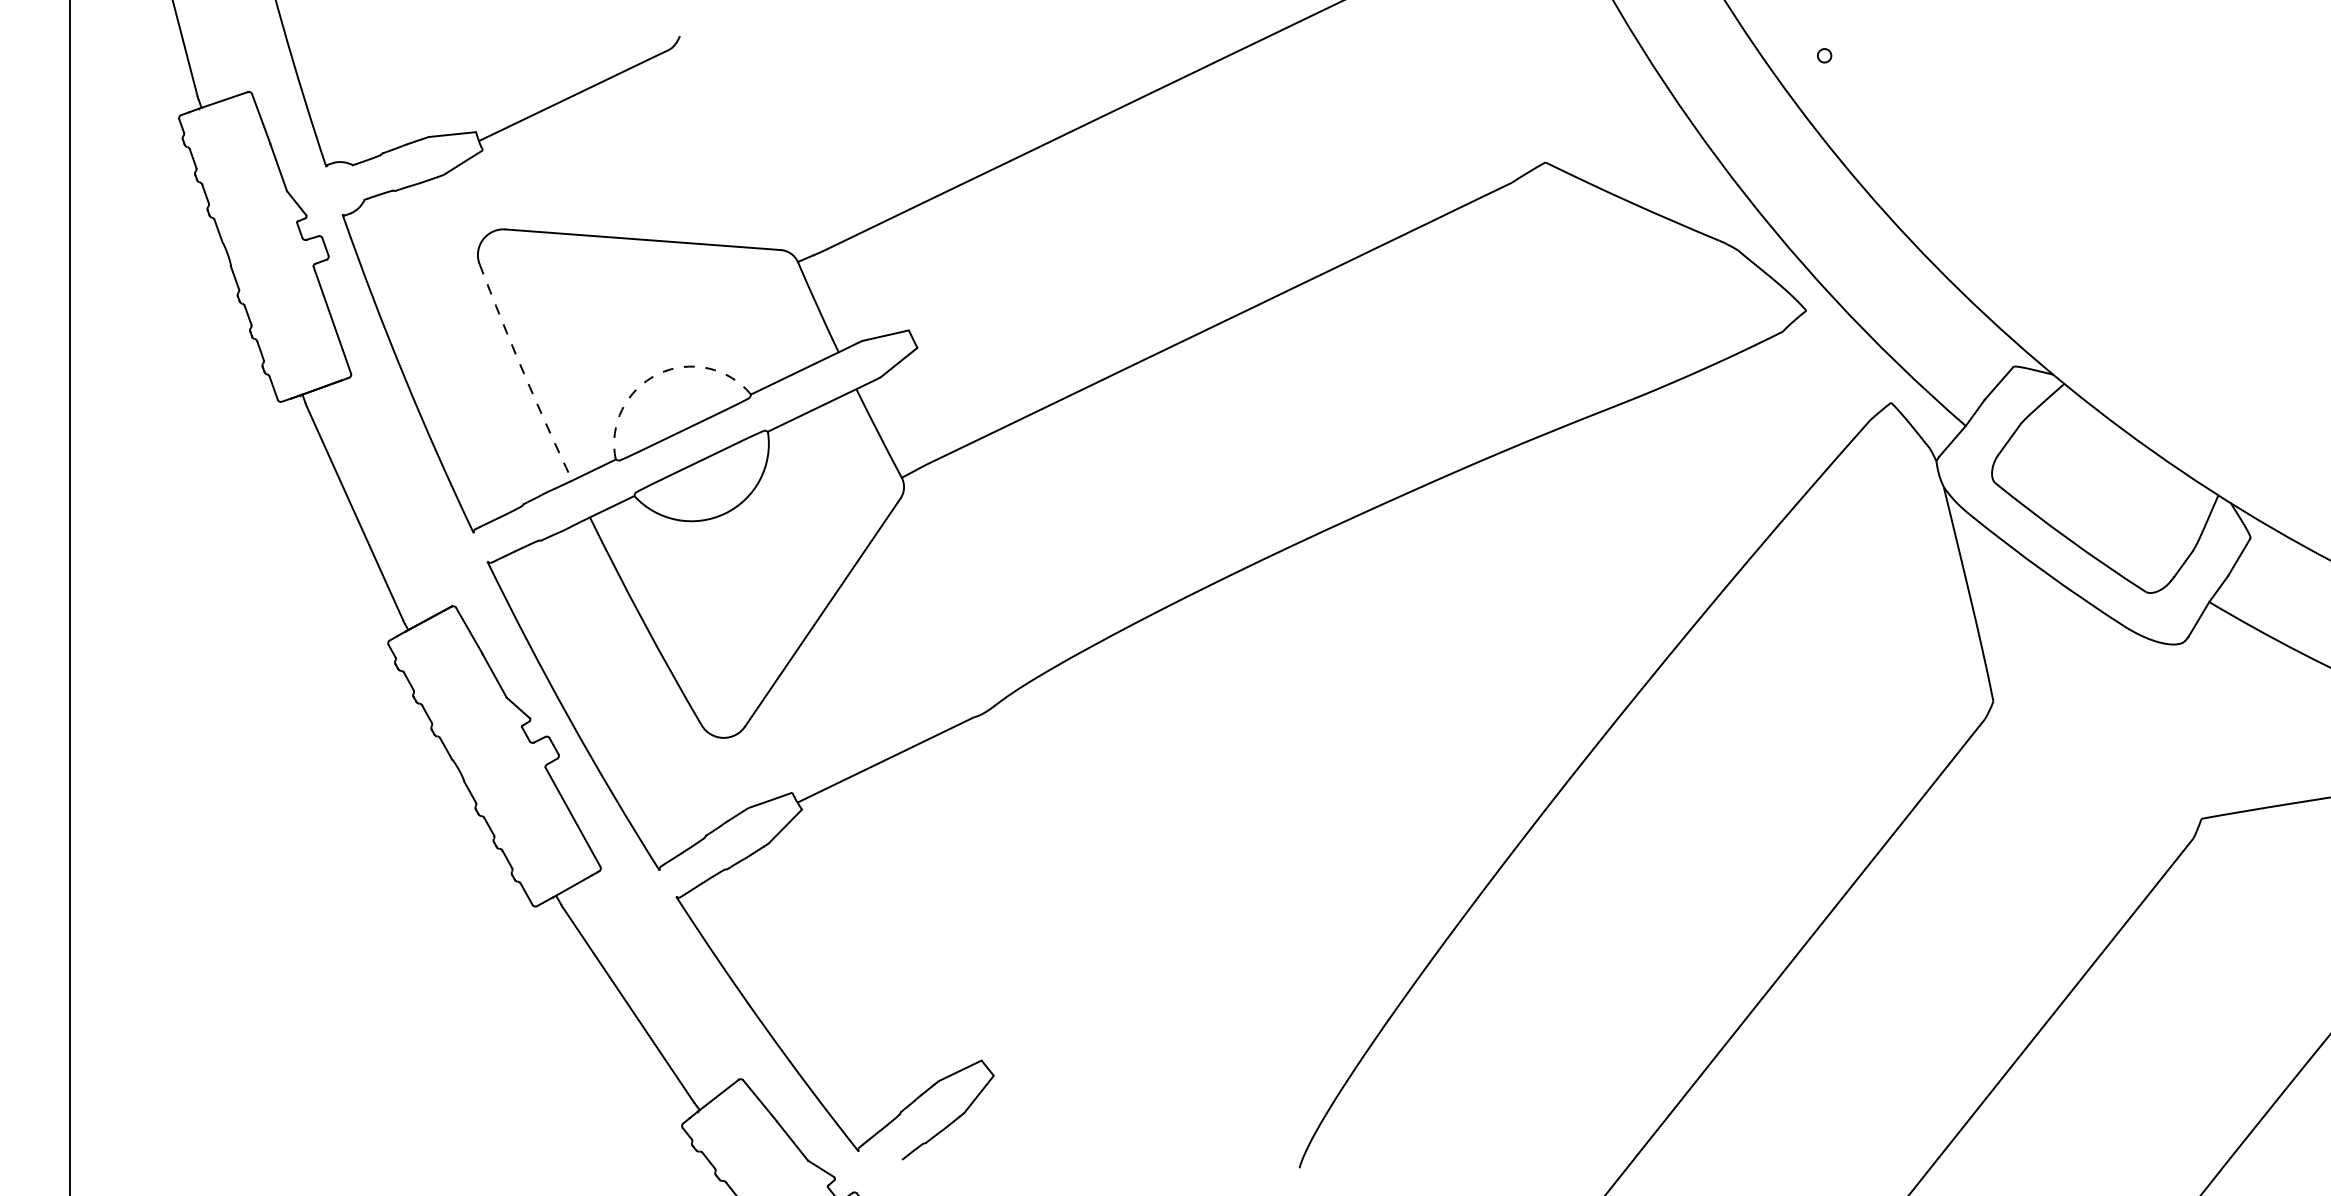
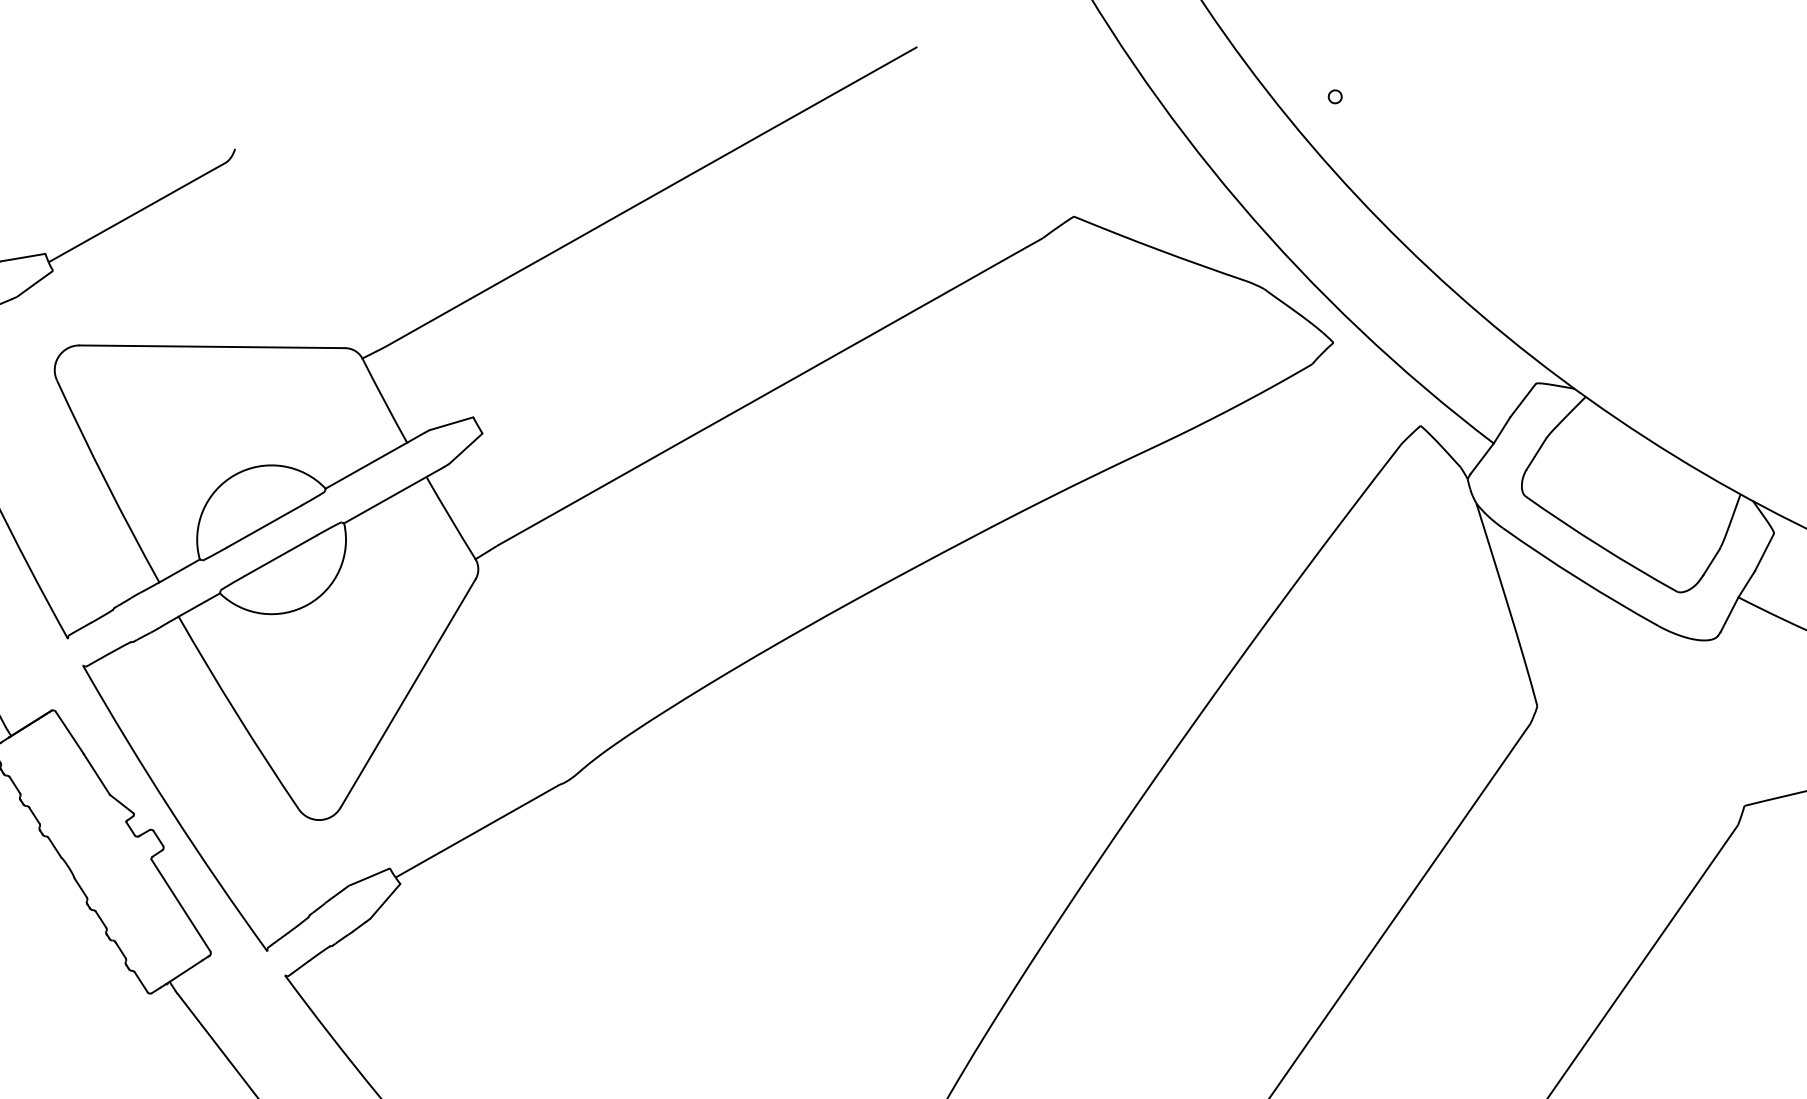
arc: (523, 373) -> (105, 482), dashed -> solid
arc: (657, 374) -> (234, 475), dashed -> solid

